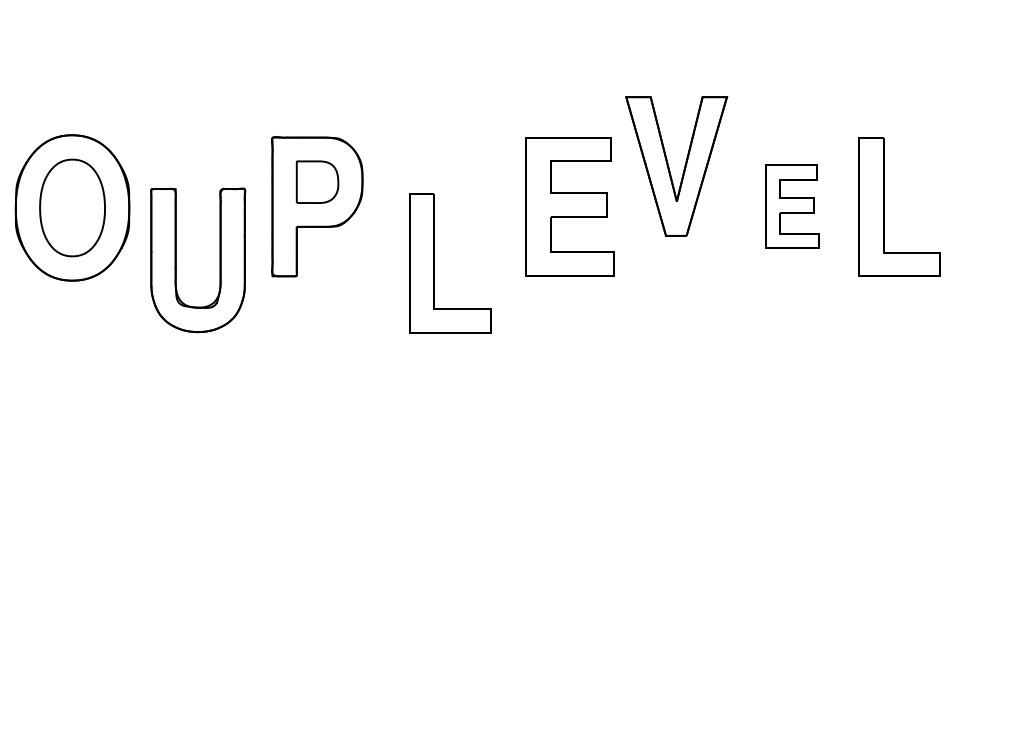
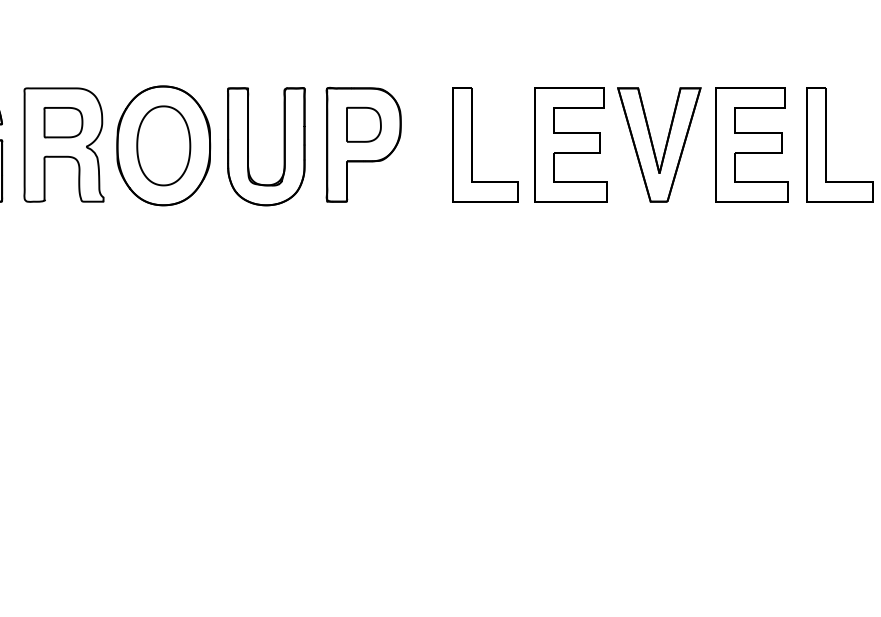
part: (676, 165) -> (659, 144), moved
part: (791, 206) -> (751, 144), size x1.67
part: (219, 260) -> (283, 146), moved
part: (434, 262) -> (472, 144), moved

